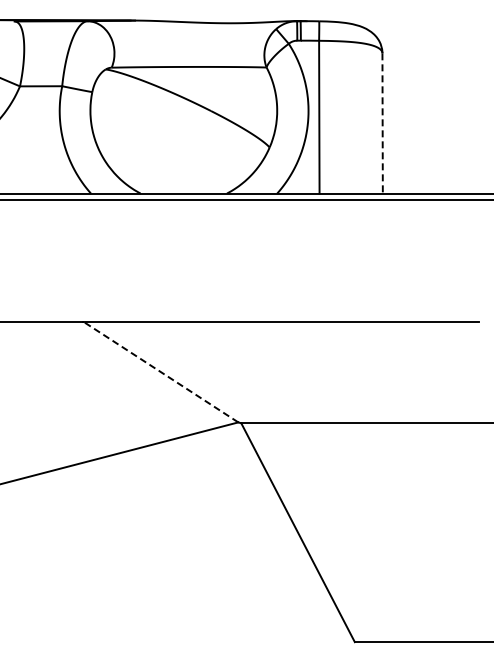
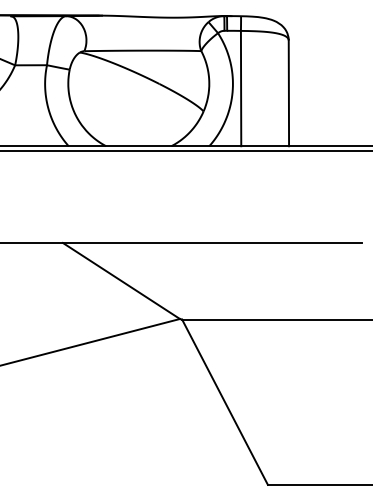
line: (382, 123) -> (288, 93), dashed -> solid
line: (160, 371) -> (121, 280), dashed -> solid

